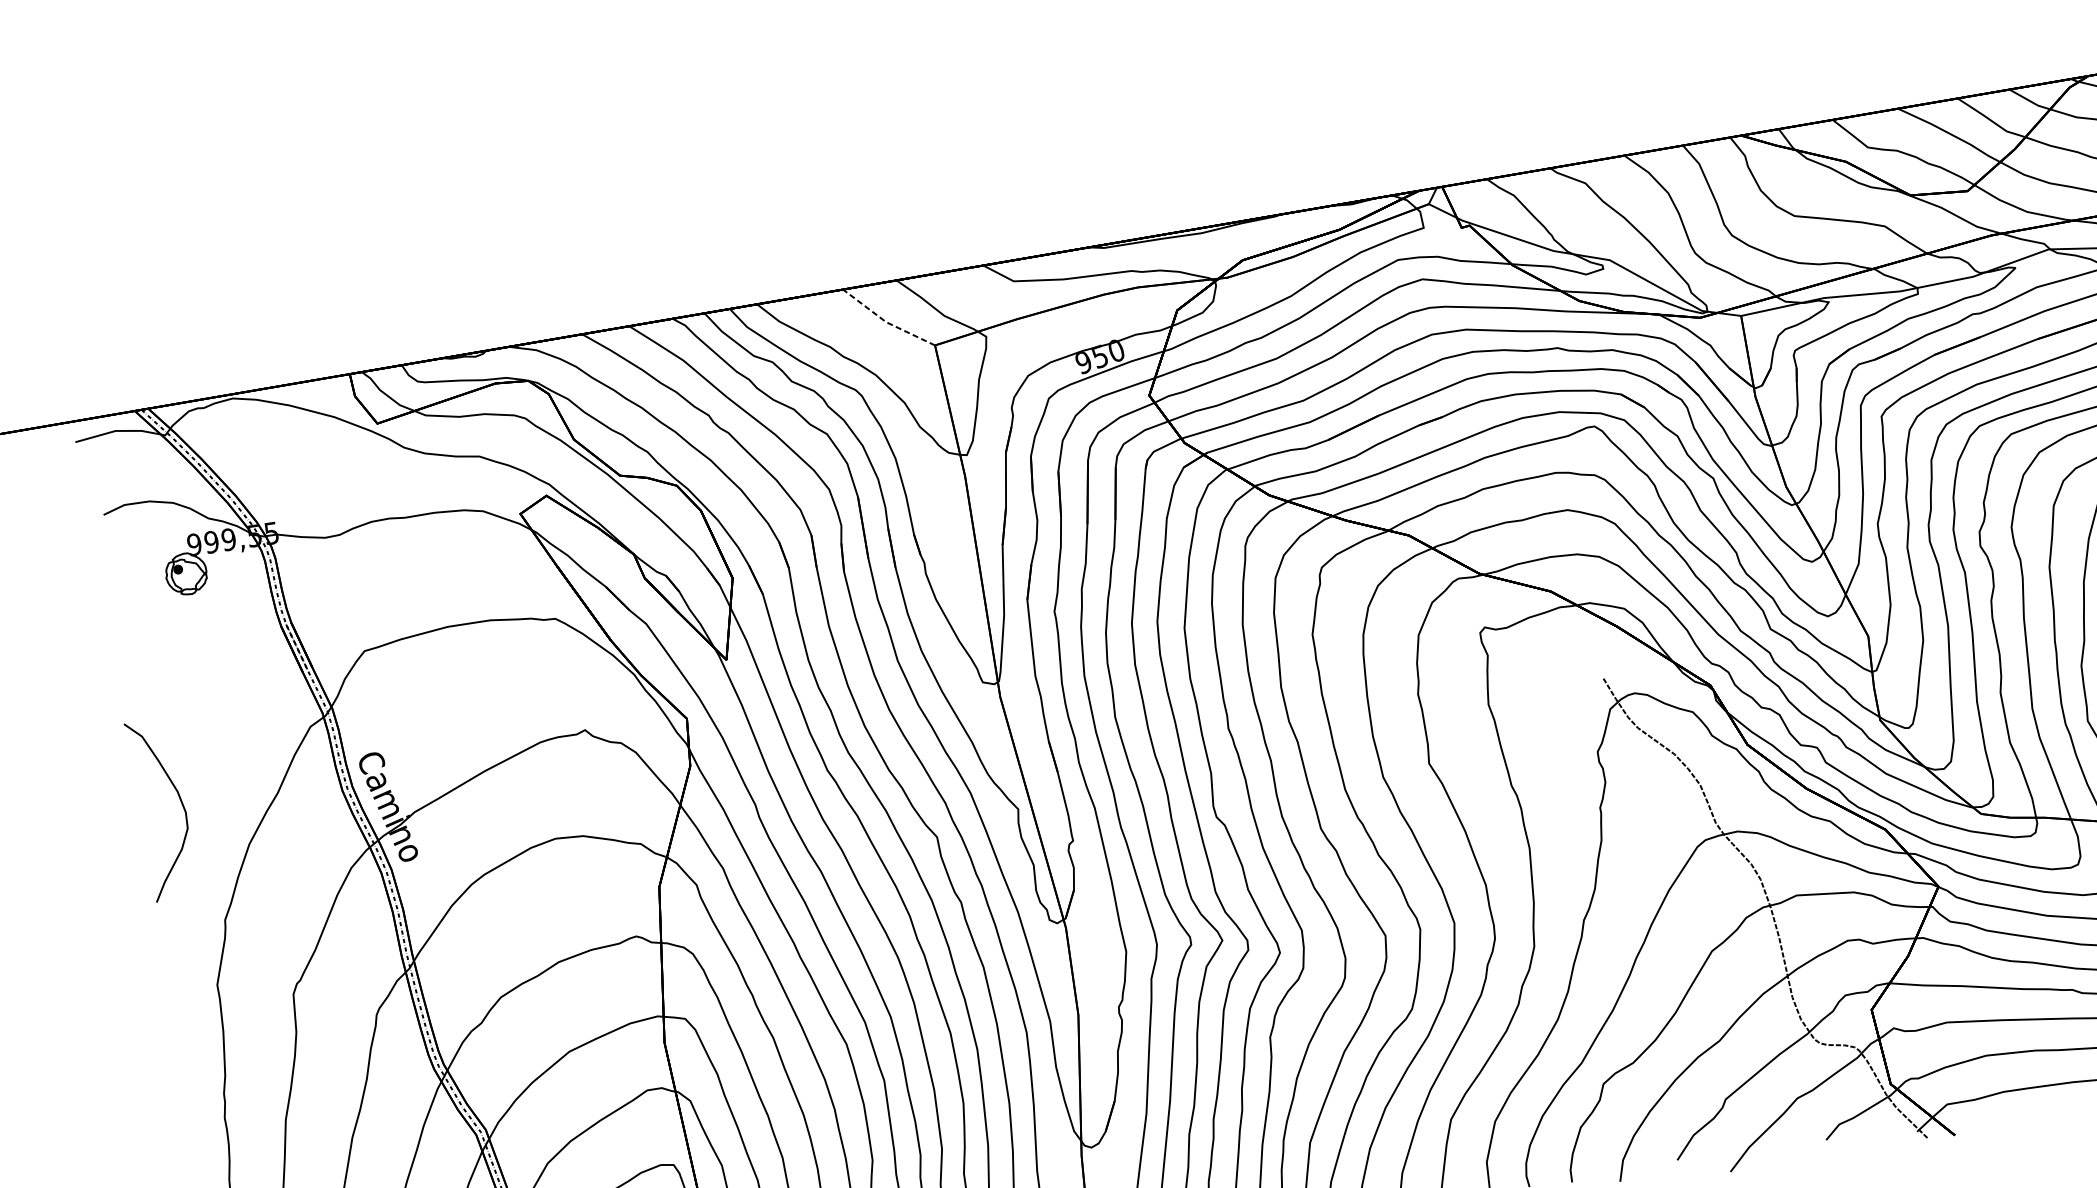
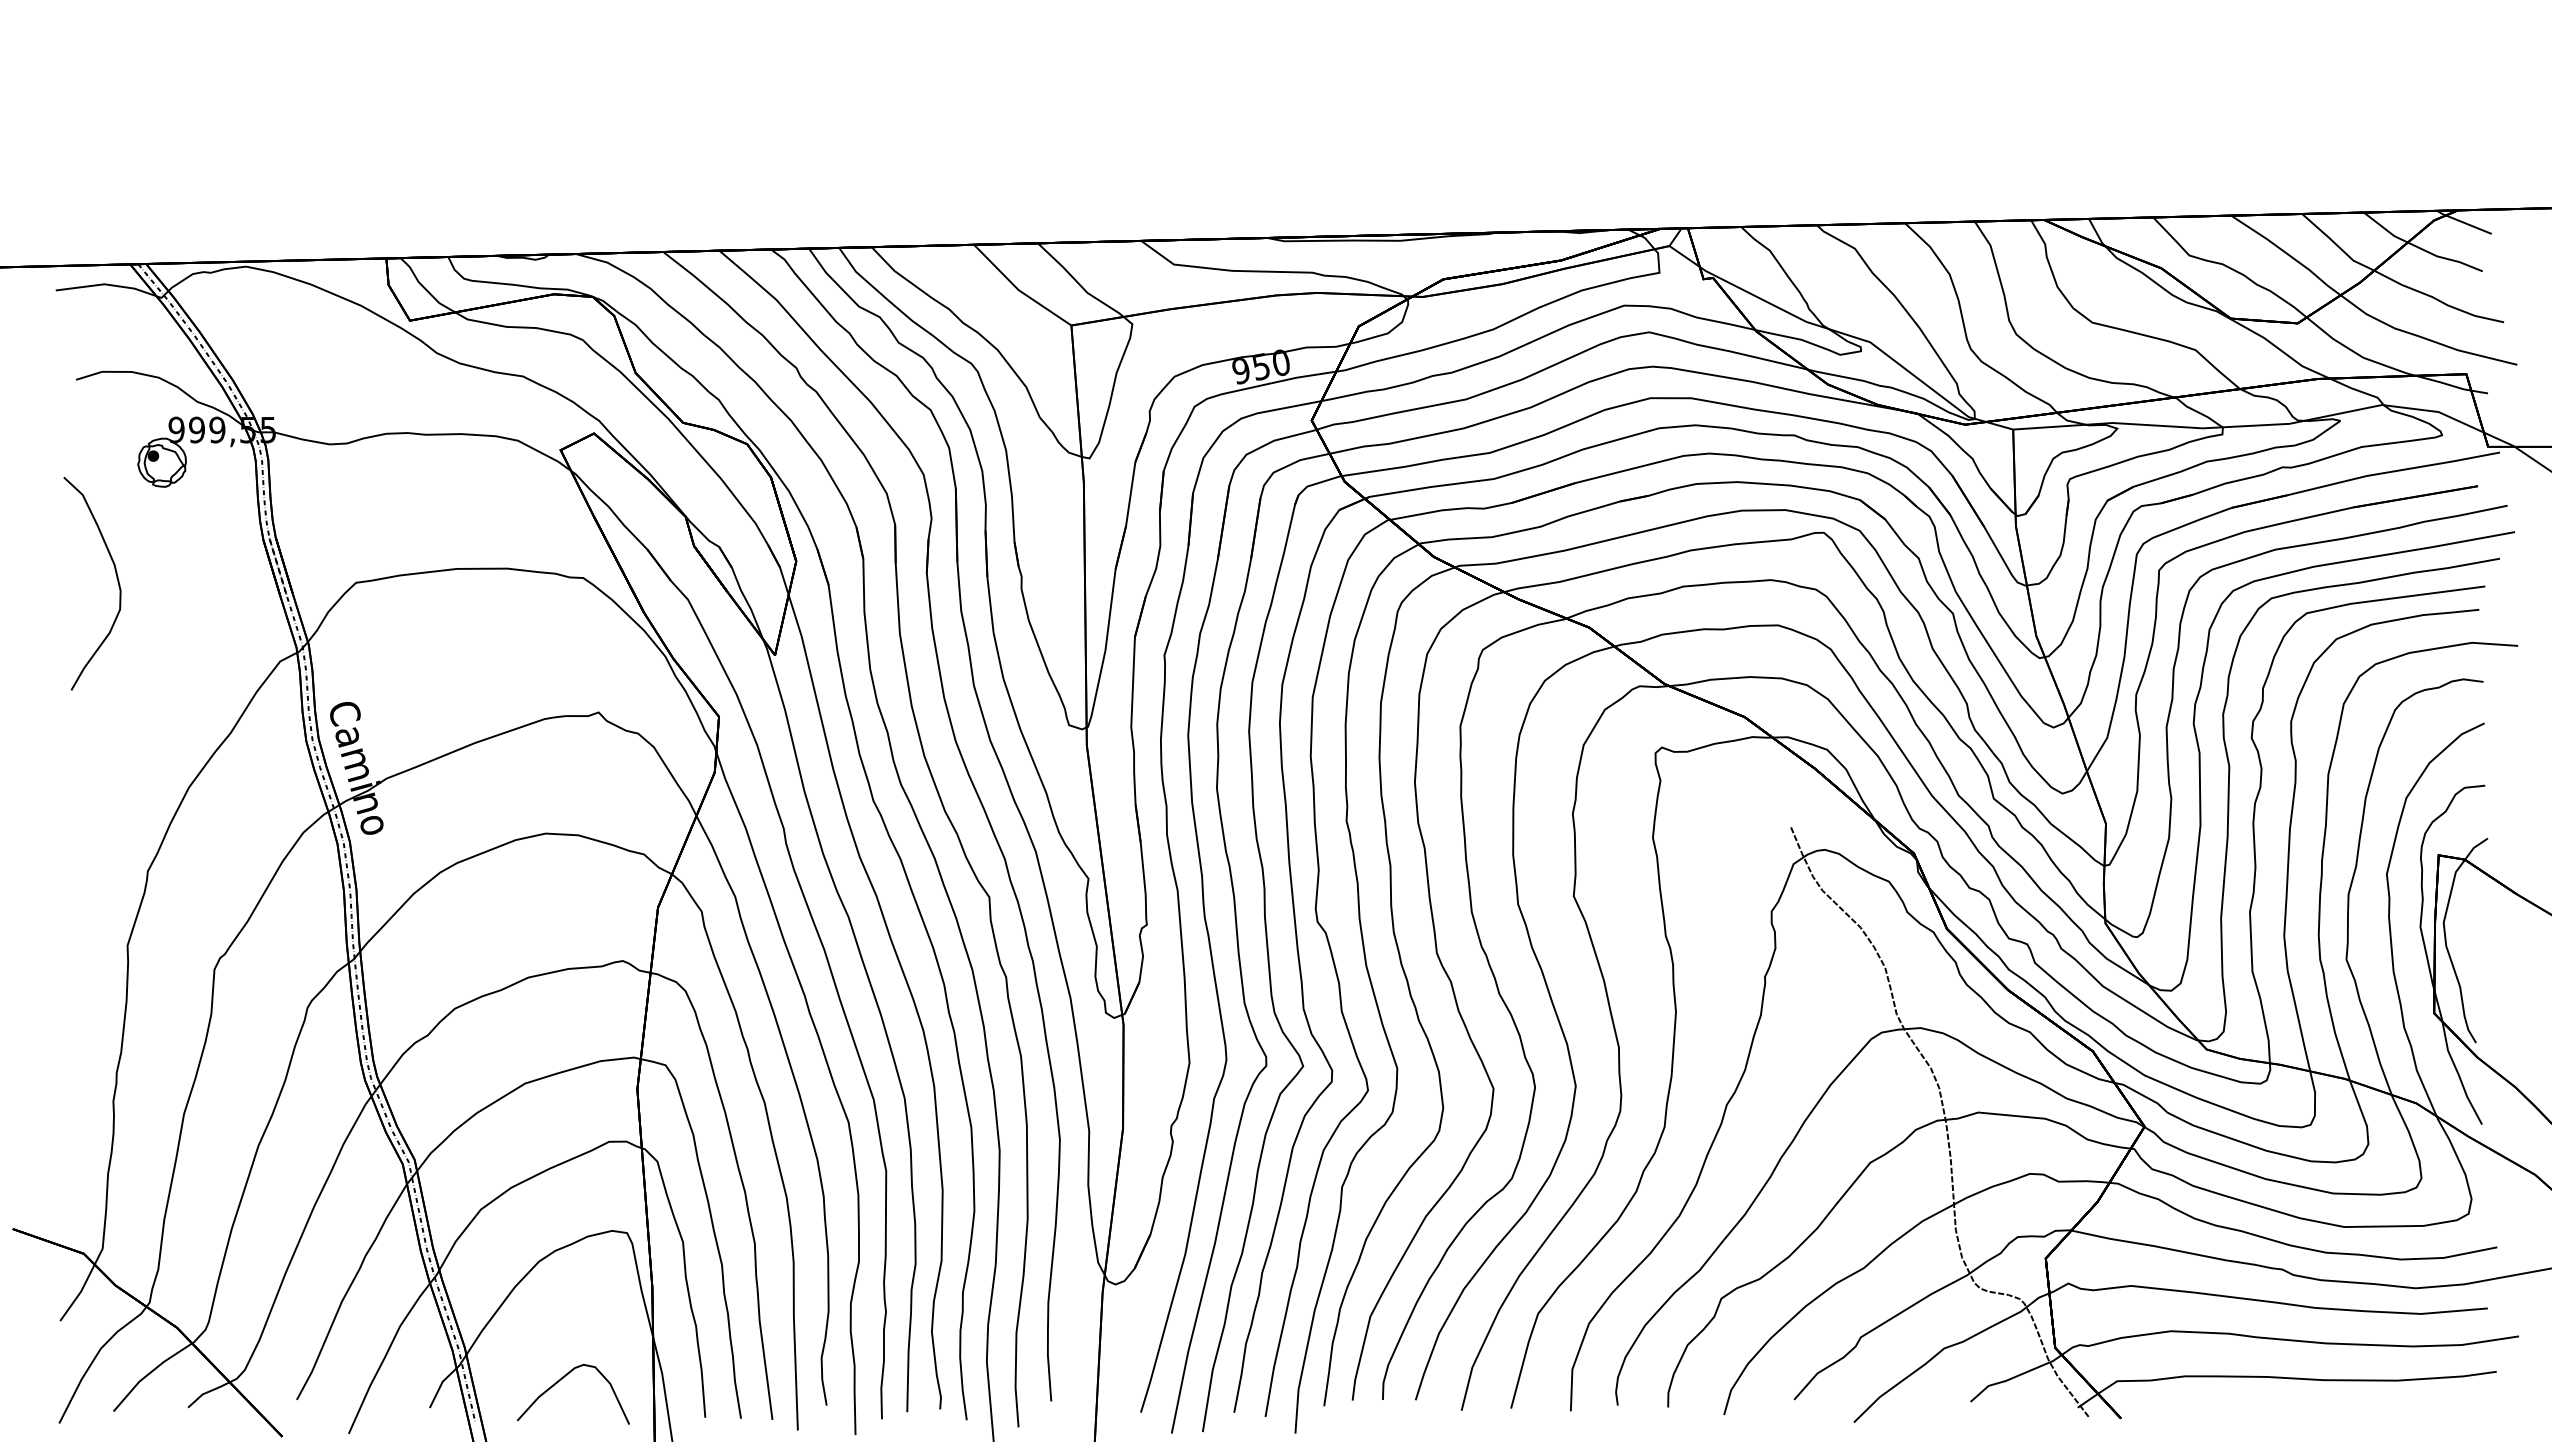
line: (886, 322) -> (1018, 290), dashed -> solid
curve: (180, 802) -> (116, 578), moved

